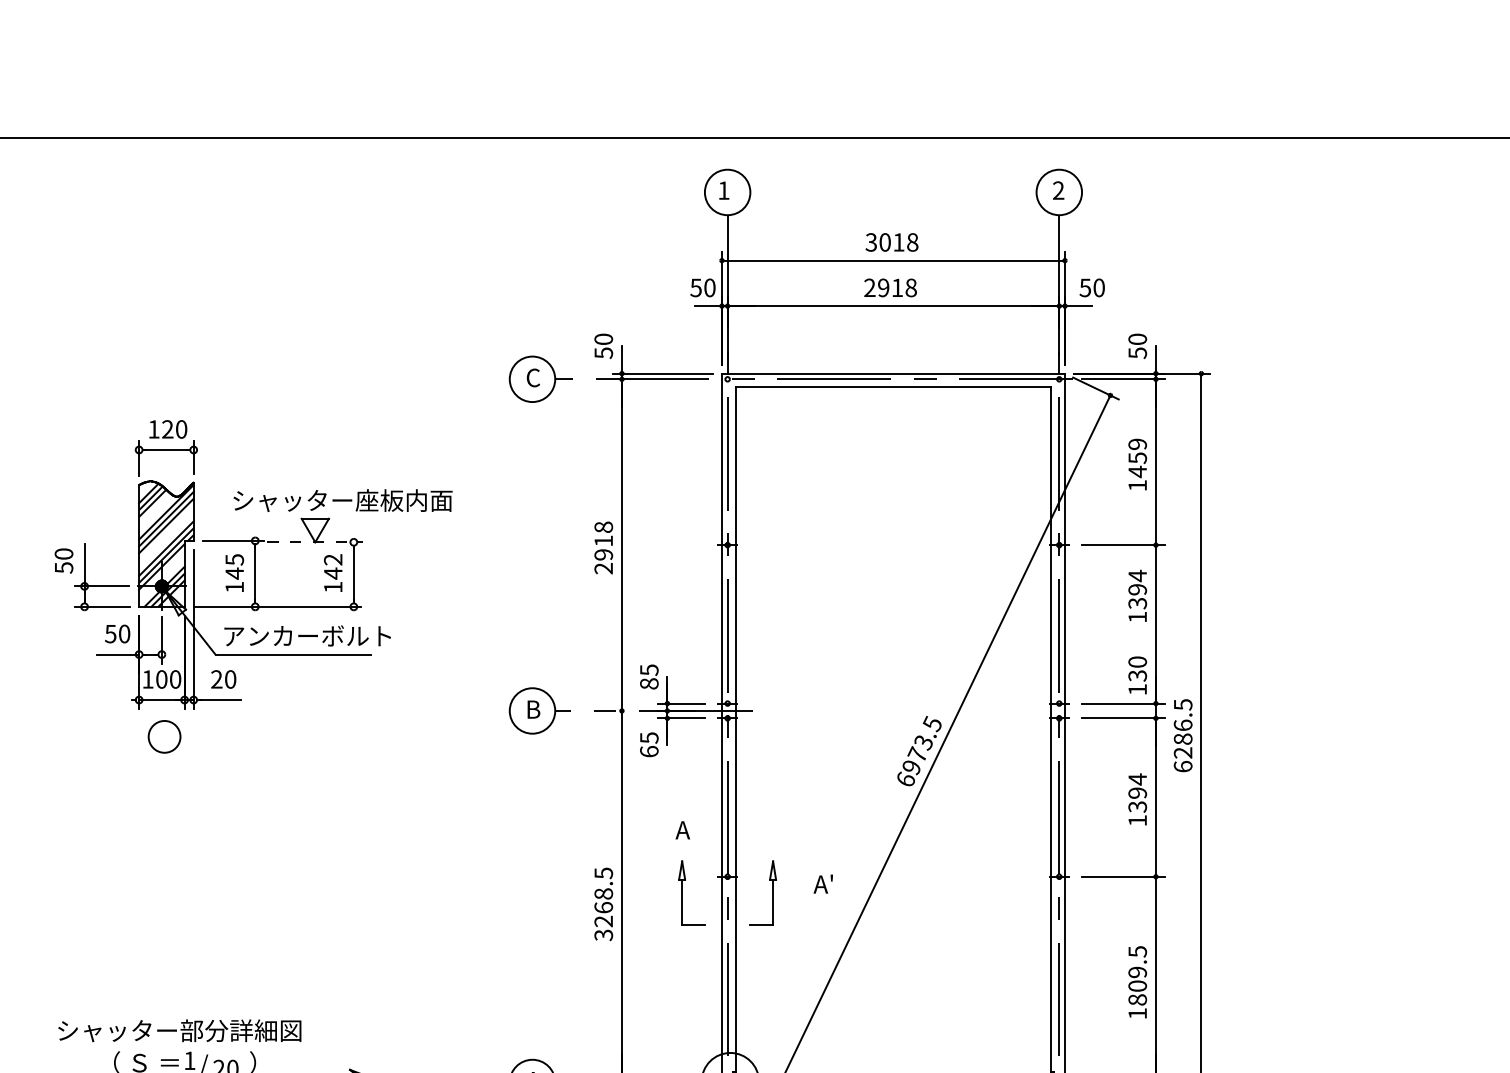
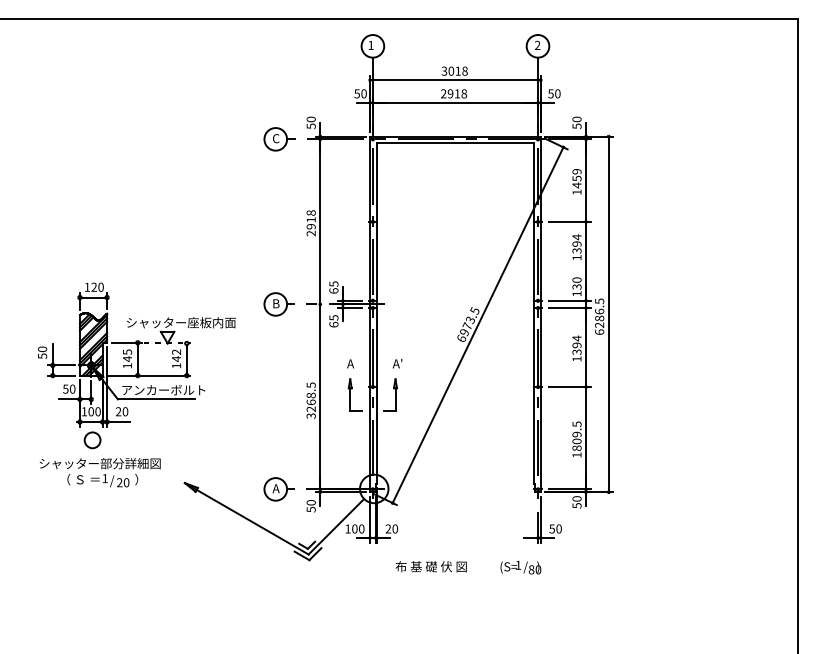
part: (252, 586) -> (136, 365), moved
text: (648, 682) -> (333, 290), 85 -> 65
text: (823, 883) -> (397, 363), moved

